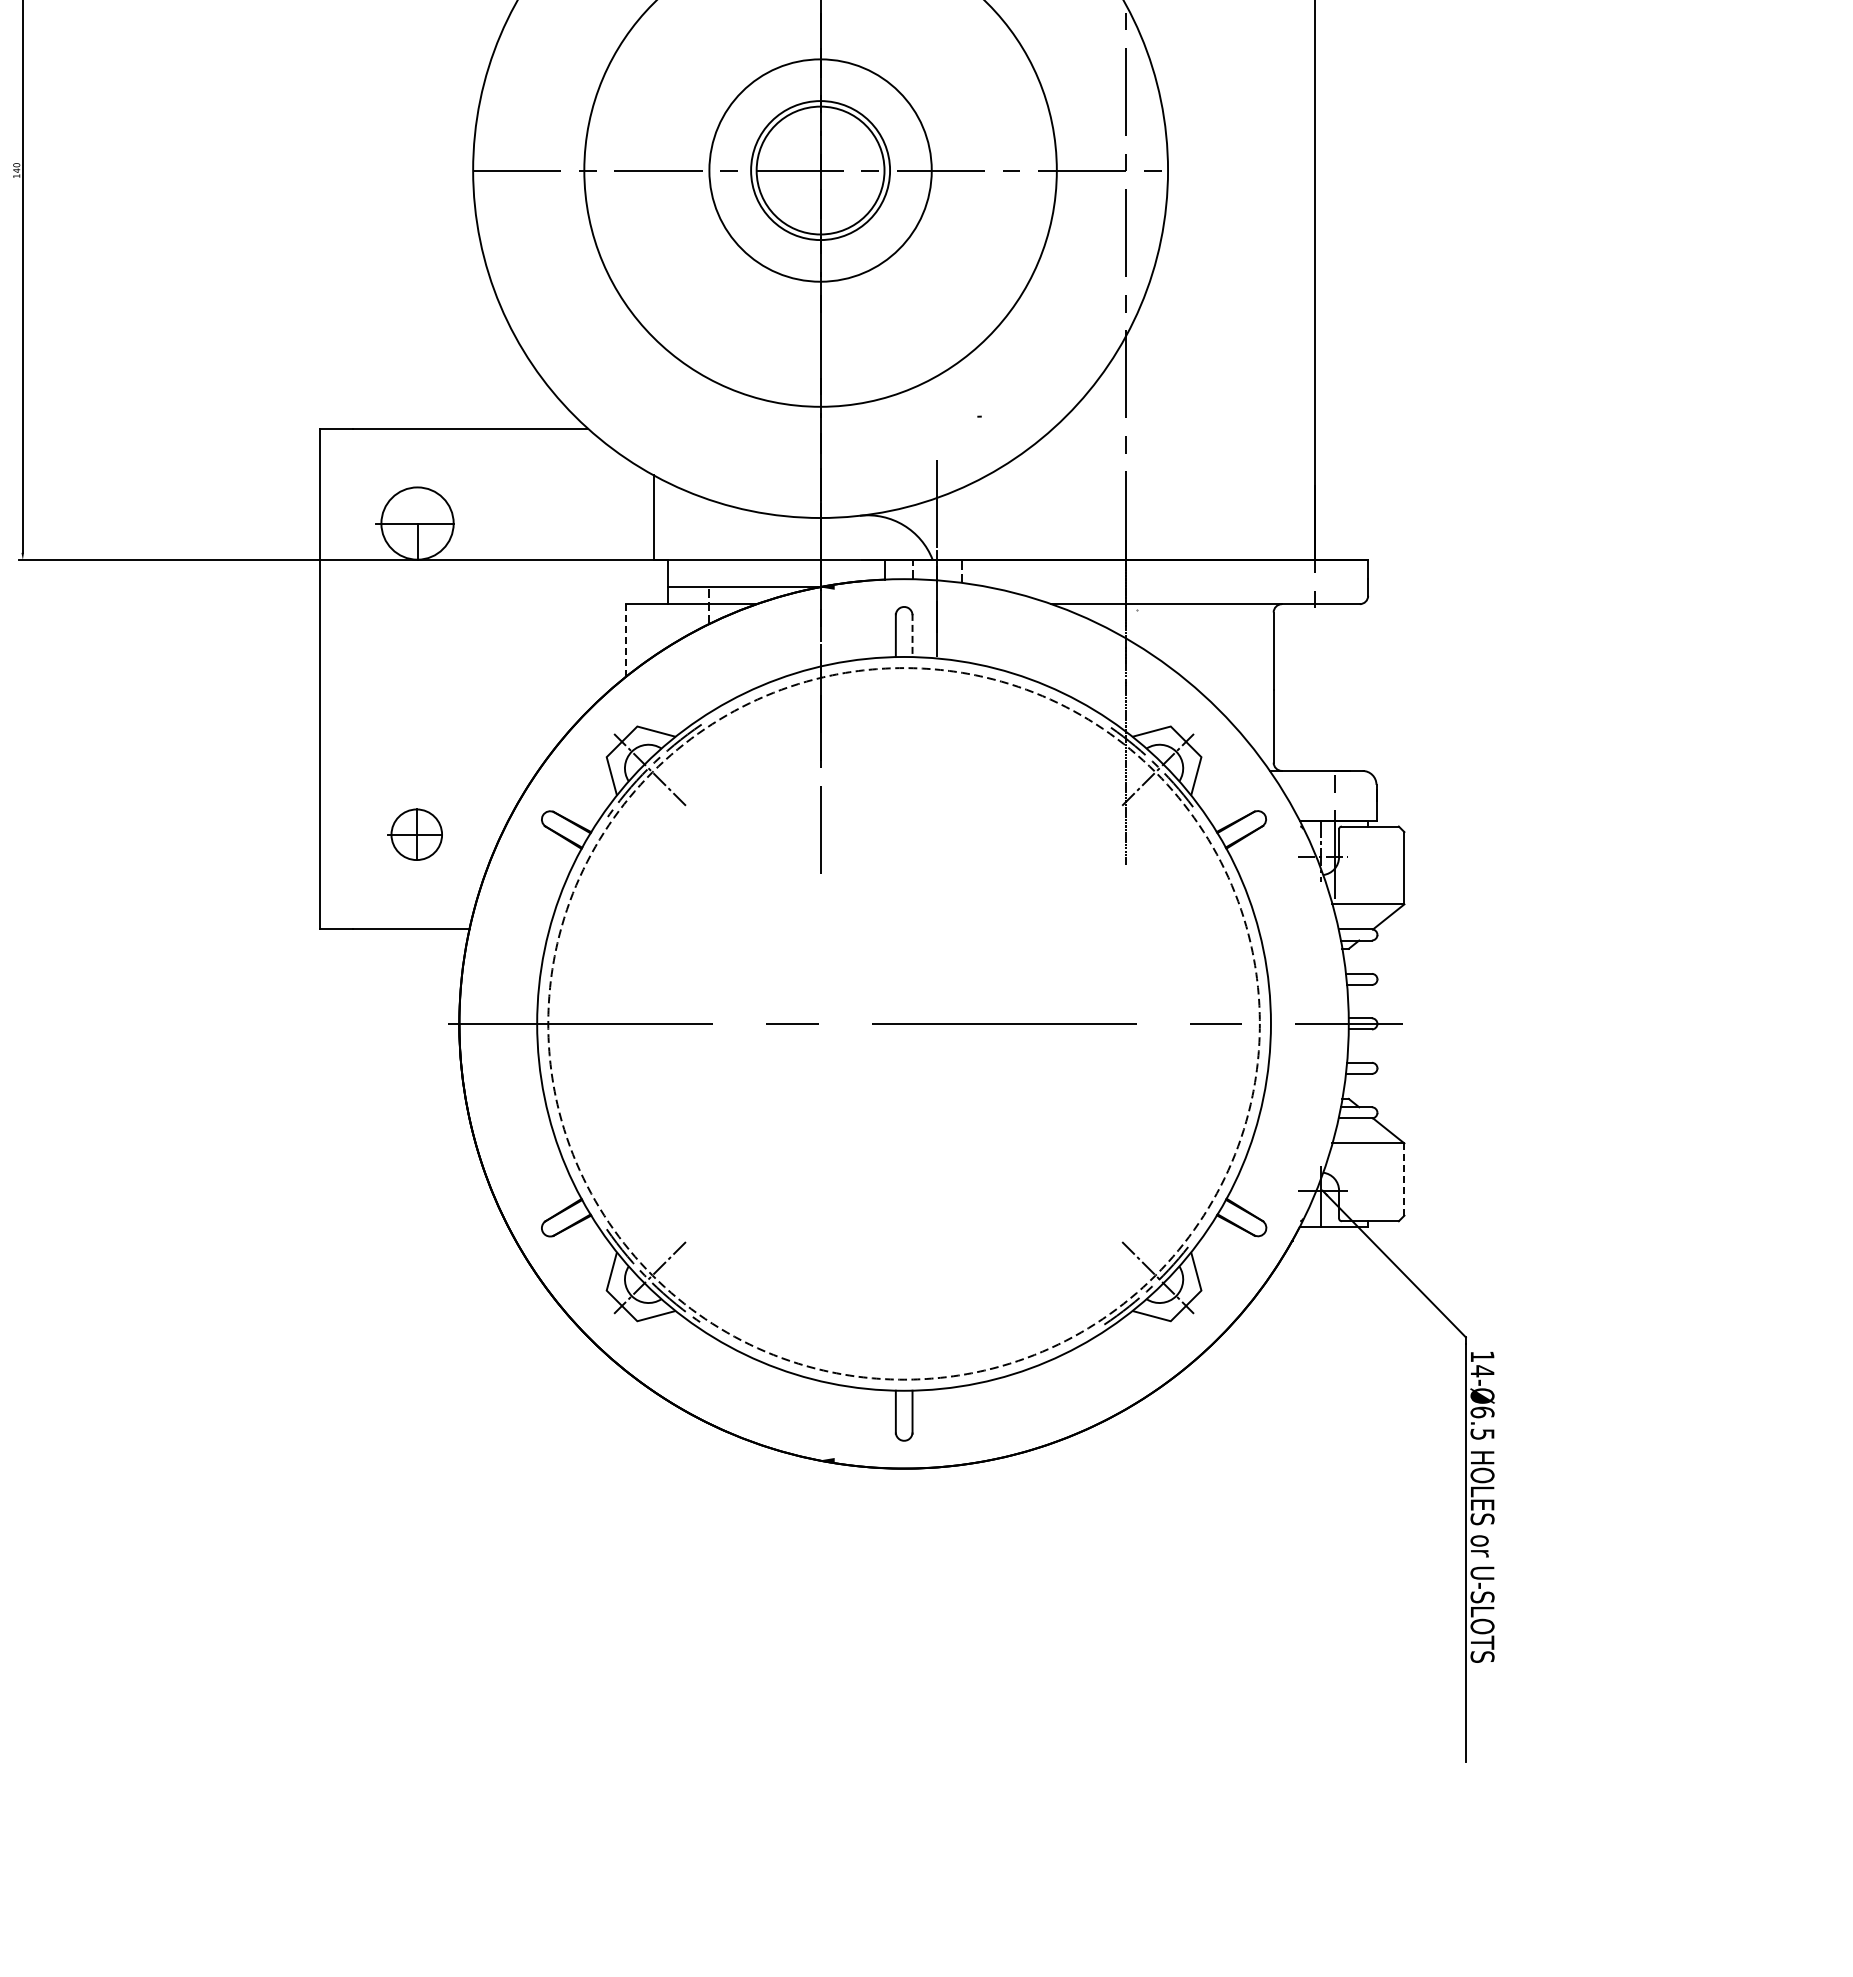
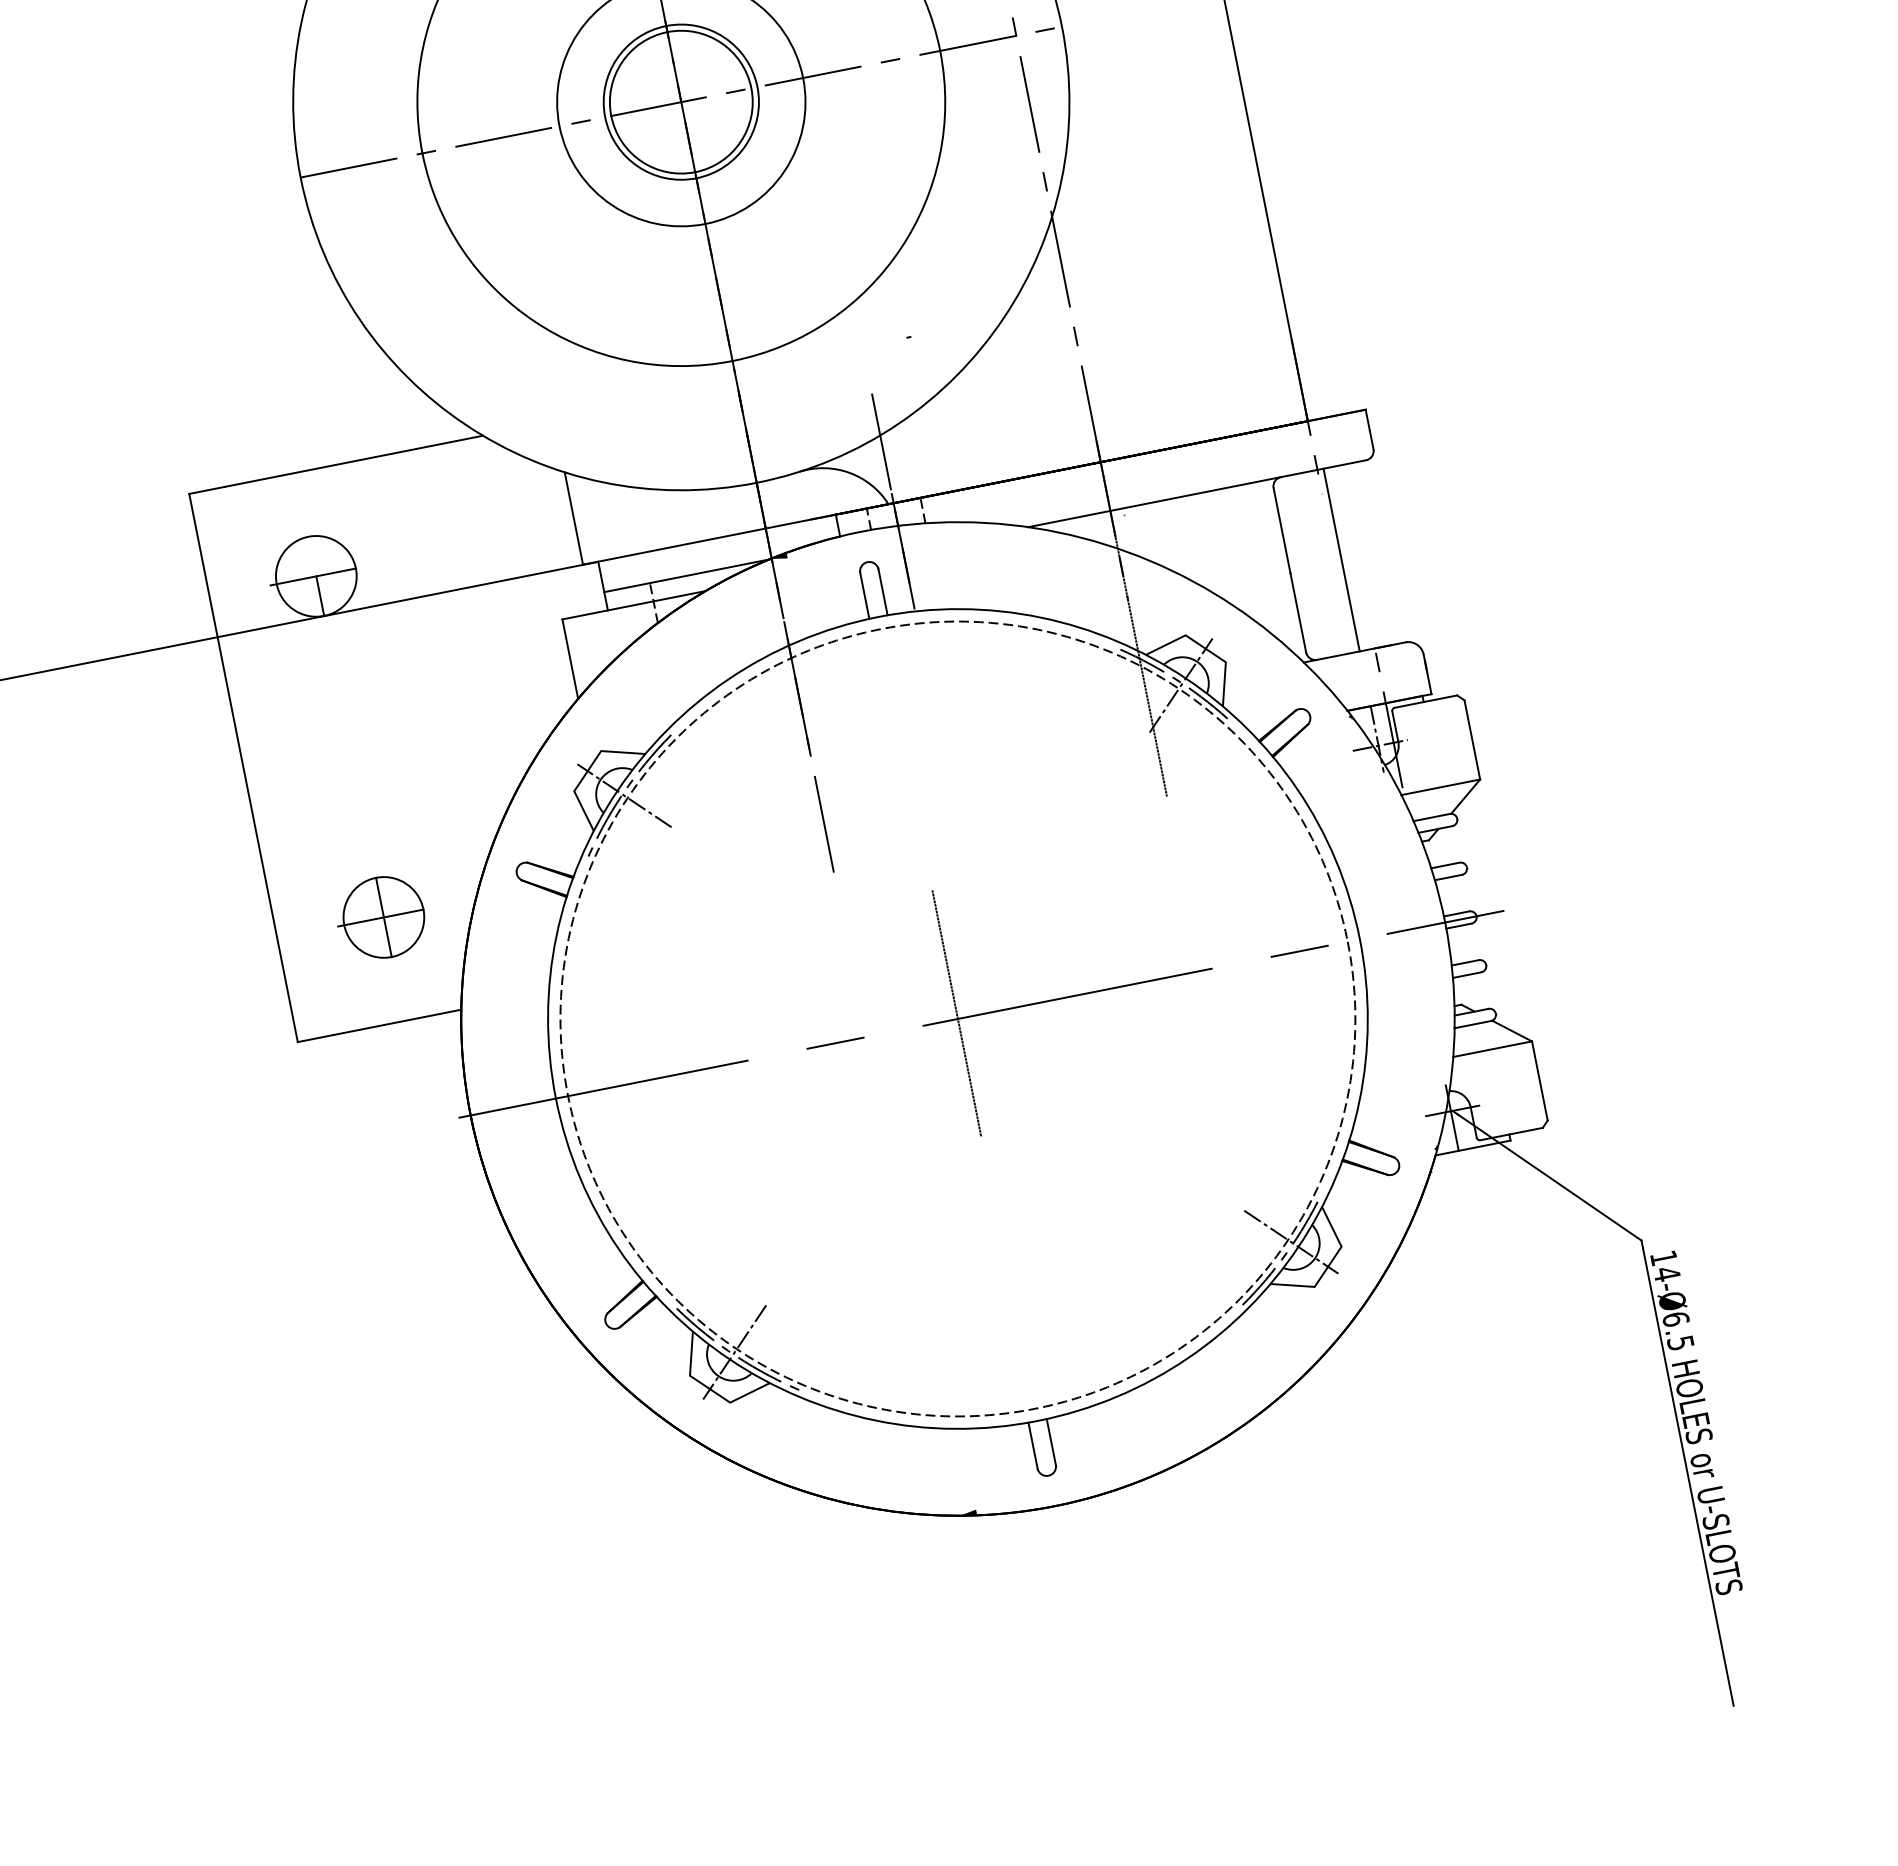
line: (912, 635) -> (882, 591), dashed -> solid
line: (626, 639) -> (570, 658), dashed -> solid
line: (1320, 687) -> (1341, 560), added
part: (414, 834) -> (380, 917), size x1.43
line: (904, 1018) -> (957, 1012), added
line: (1404, 1179) -> (1539, 1080), dashed -> solid

